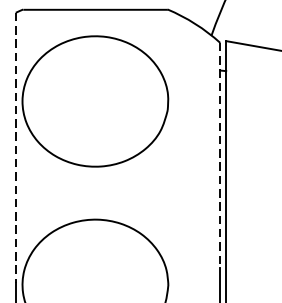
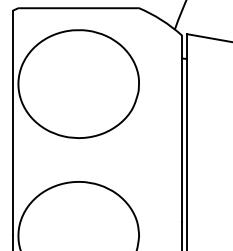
line: (15, 147) -> (12, 122), dashed -> solid
line: (220, 156) -> (182, 129), dashed -> solid

